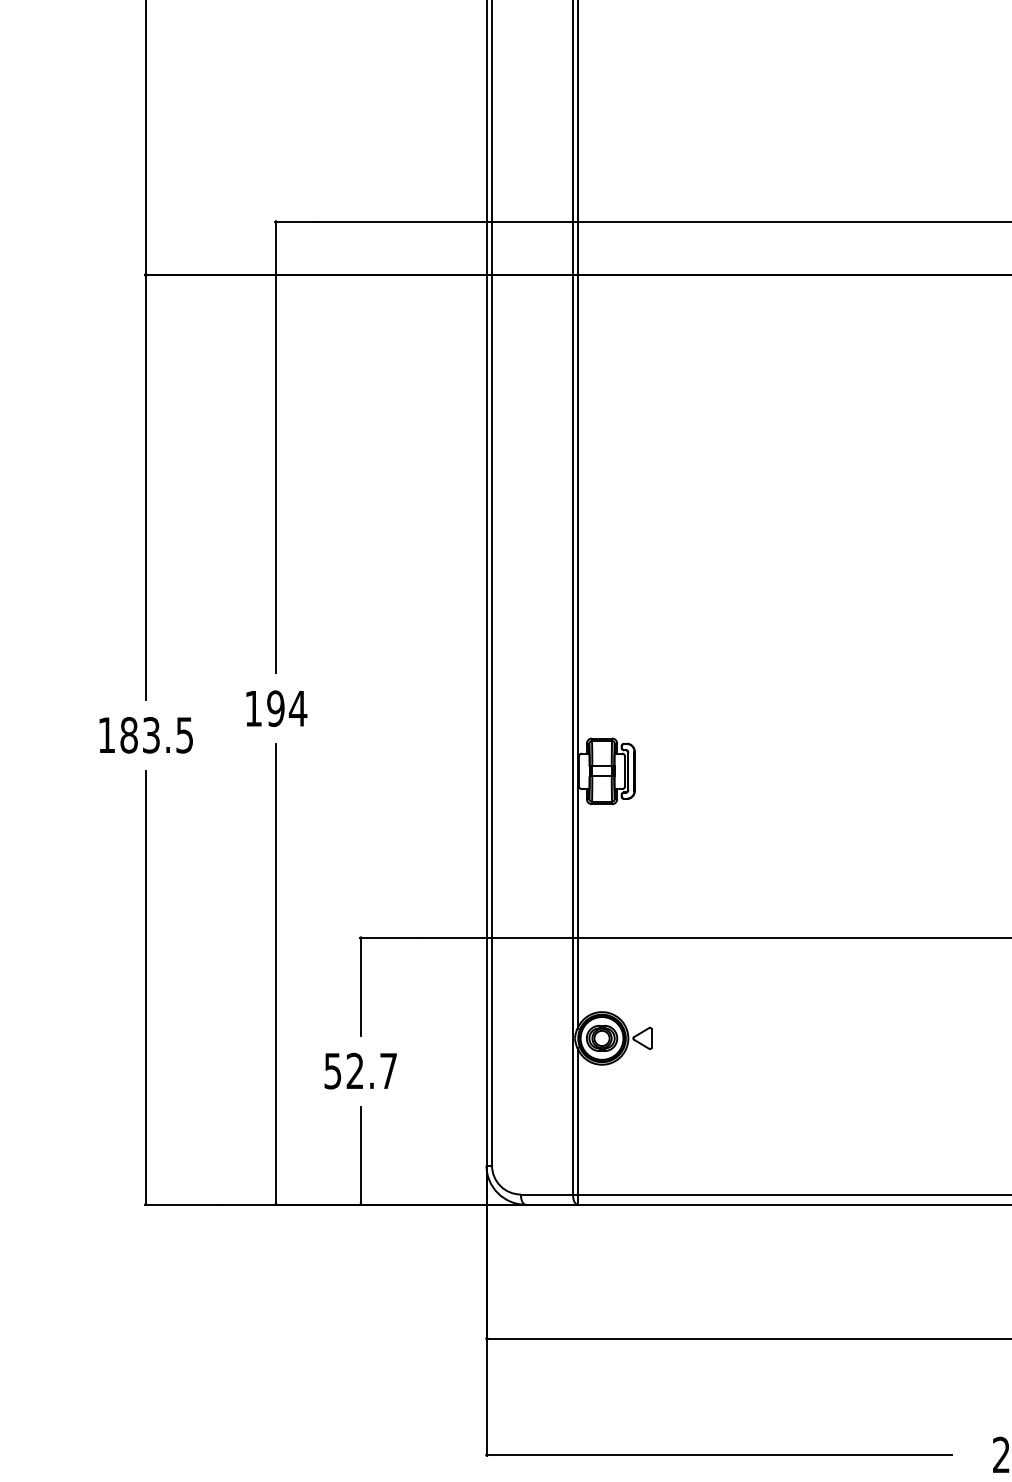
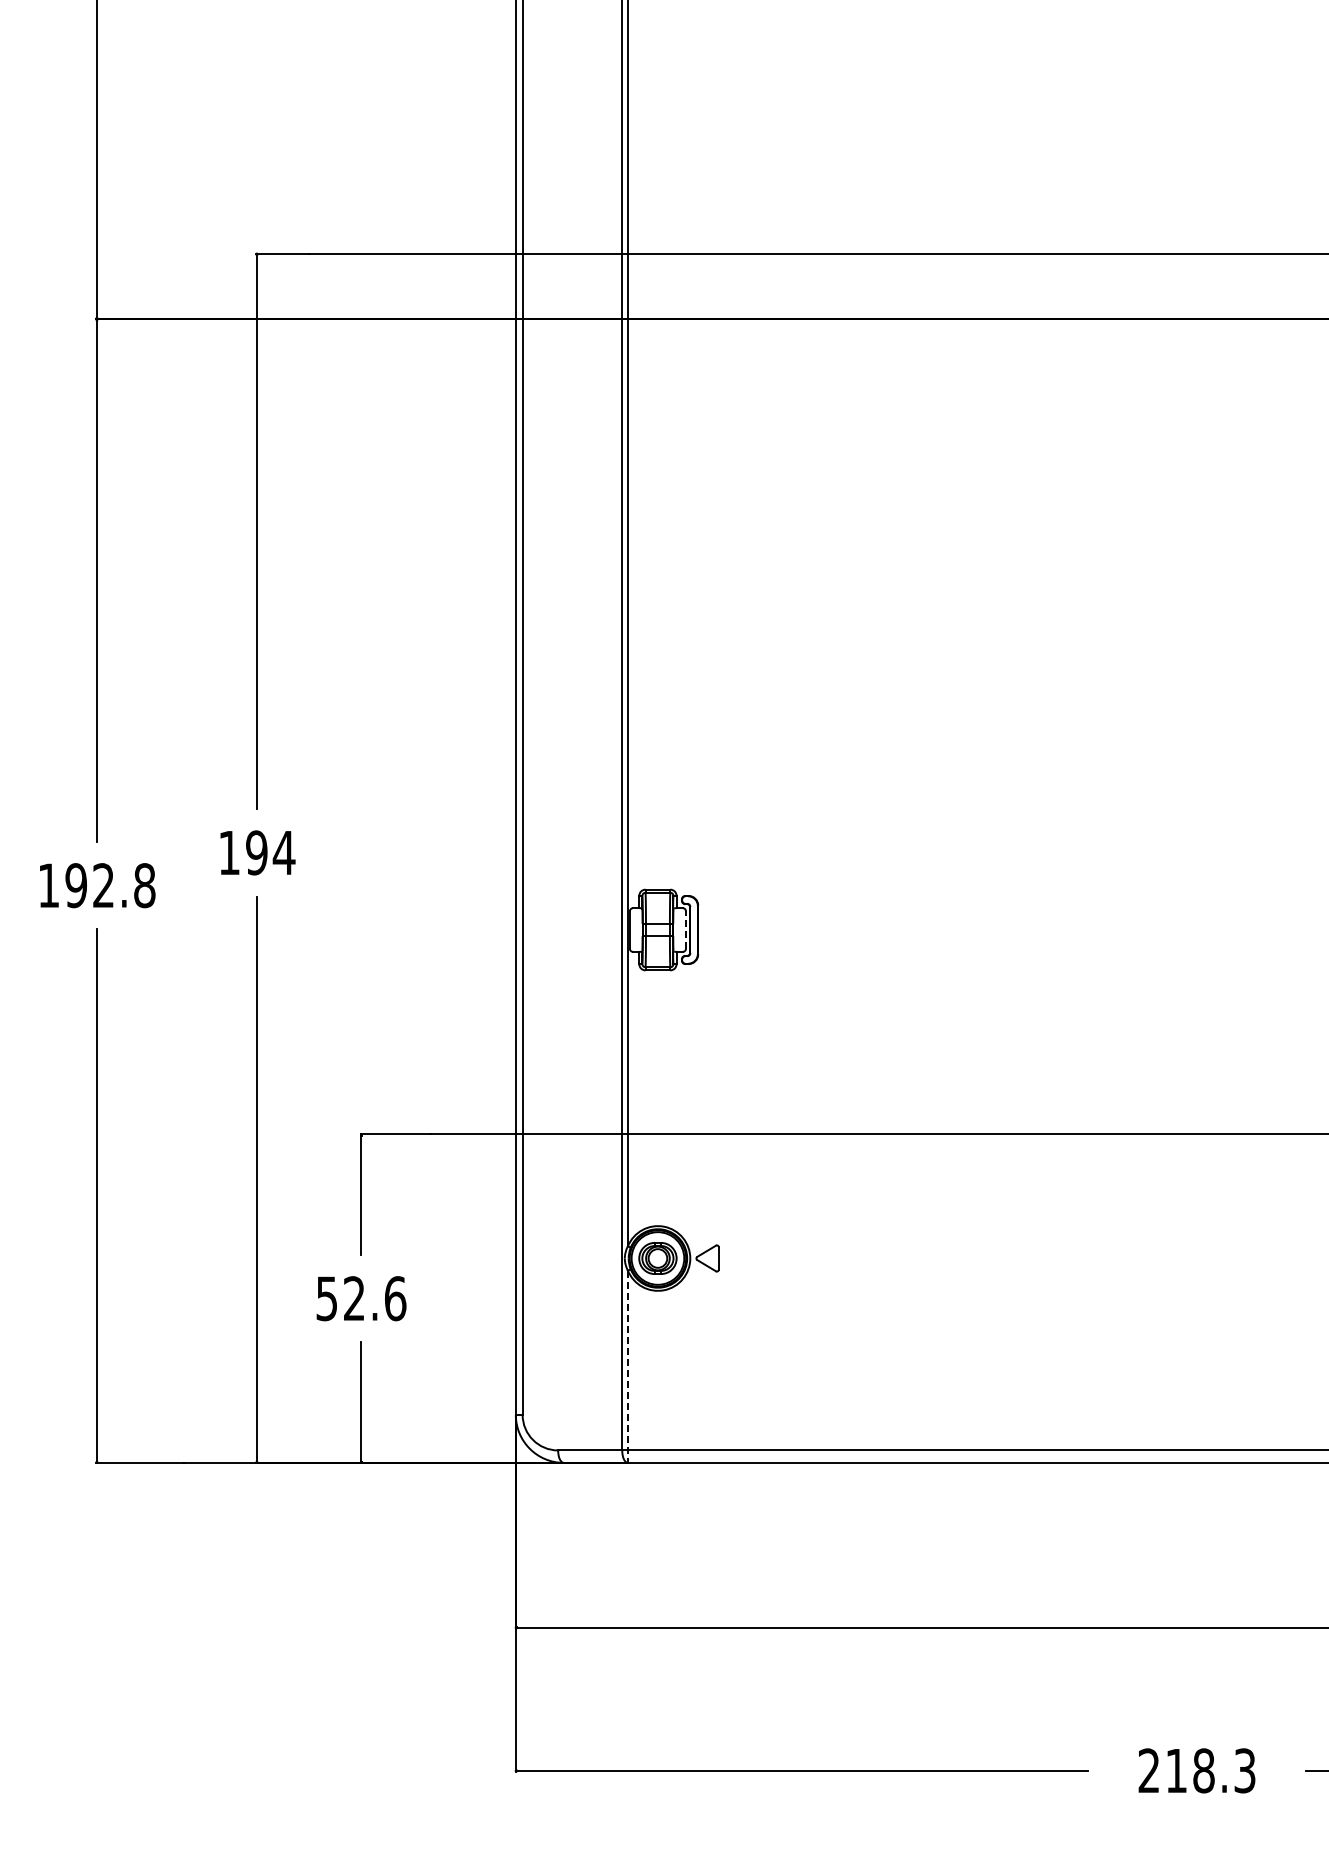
text: (156, 735) -> (110, 885), 183.5 -> 192.8
line: (624, 771) -> (685, 930), solid -> dashed
text: (388, 1070) -> (395, 1298), 52.7 -> 52.6
line: (577, 1127) -> (627, 1367), solid -> dashed

